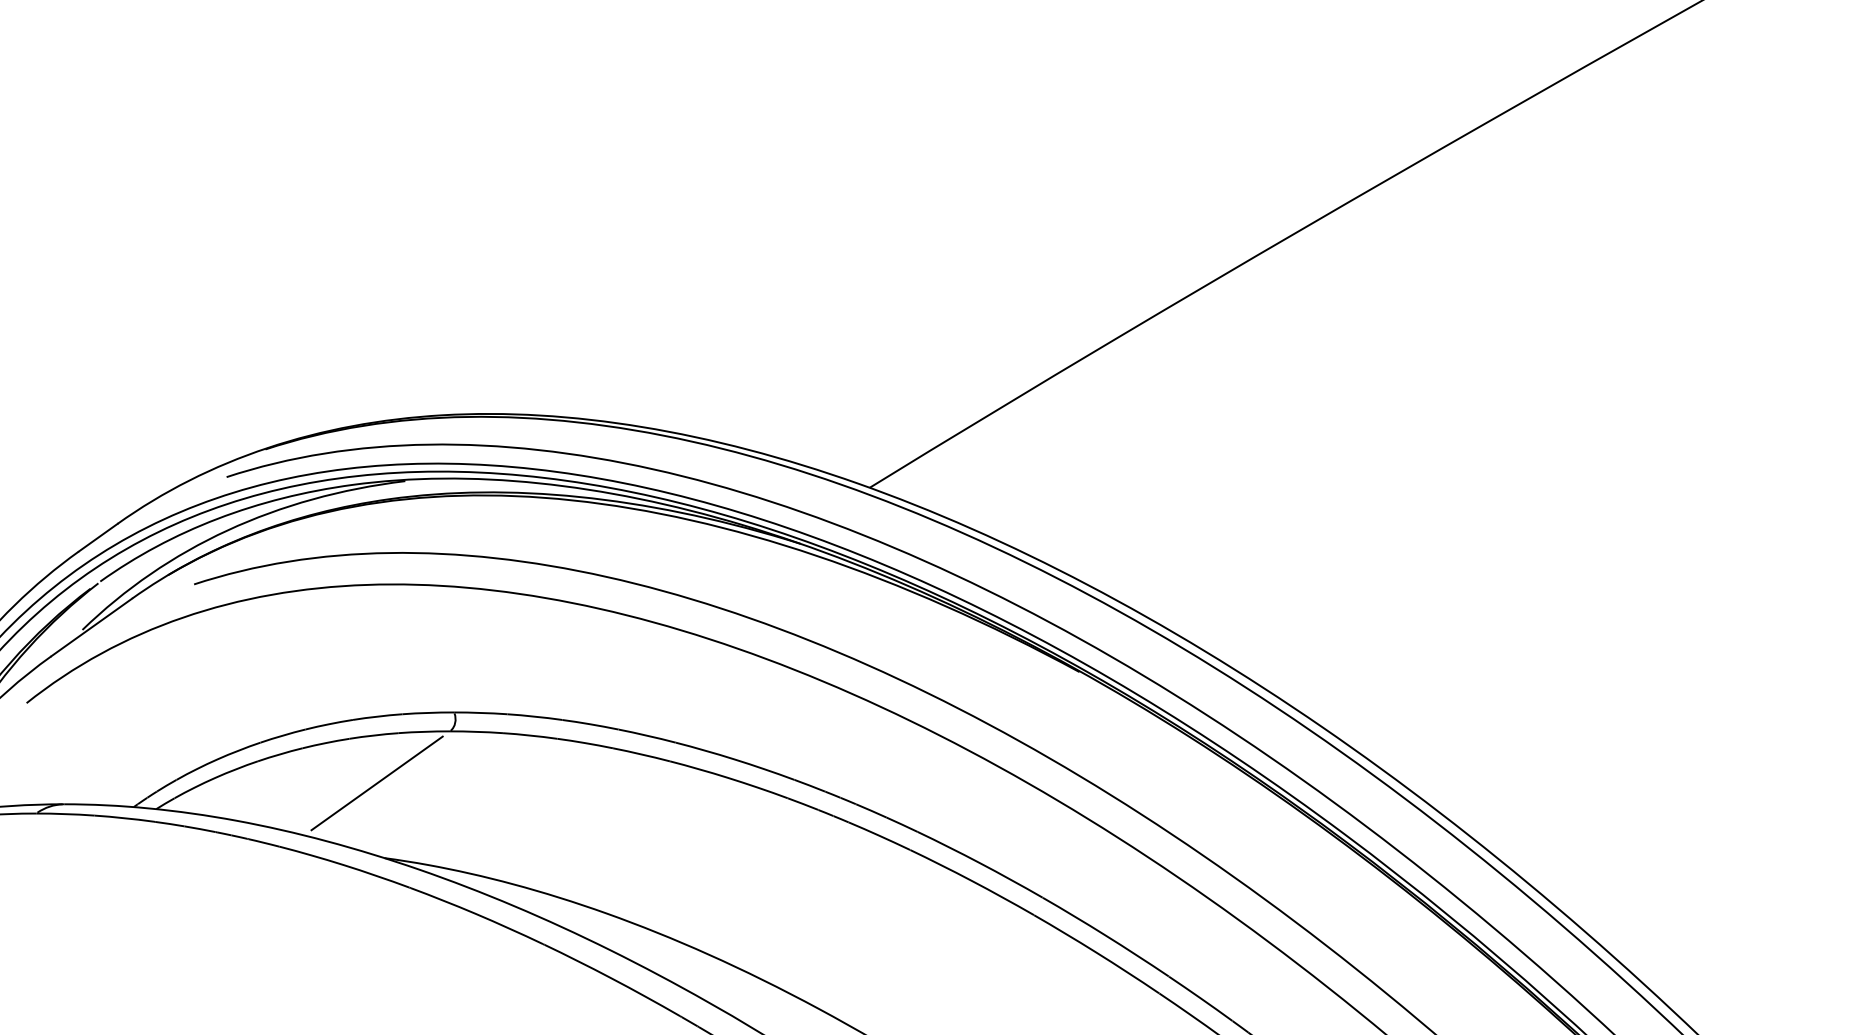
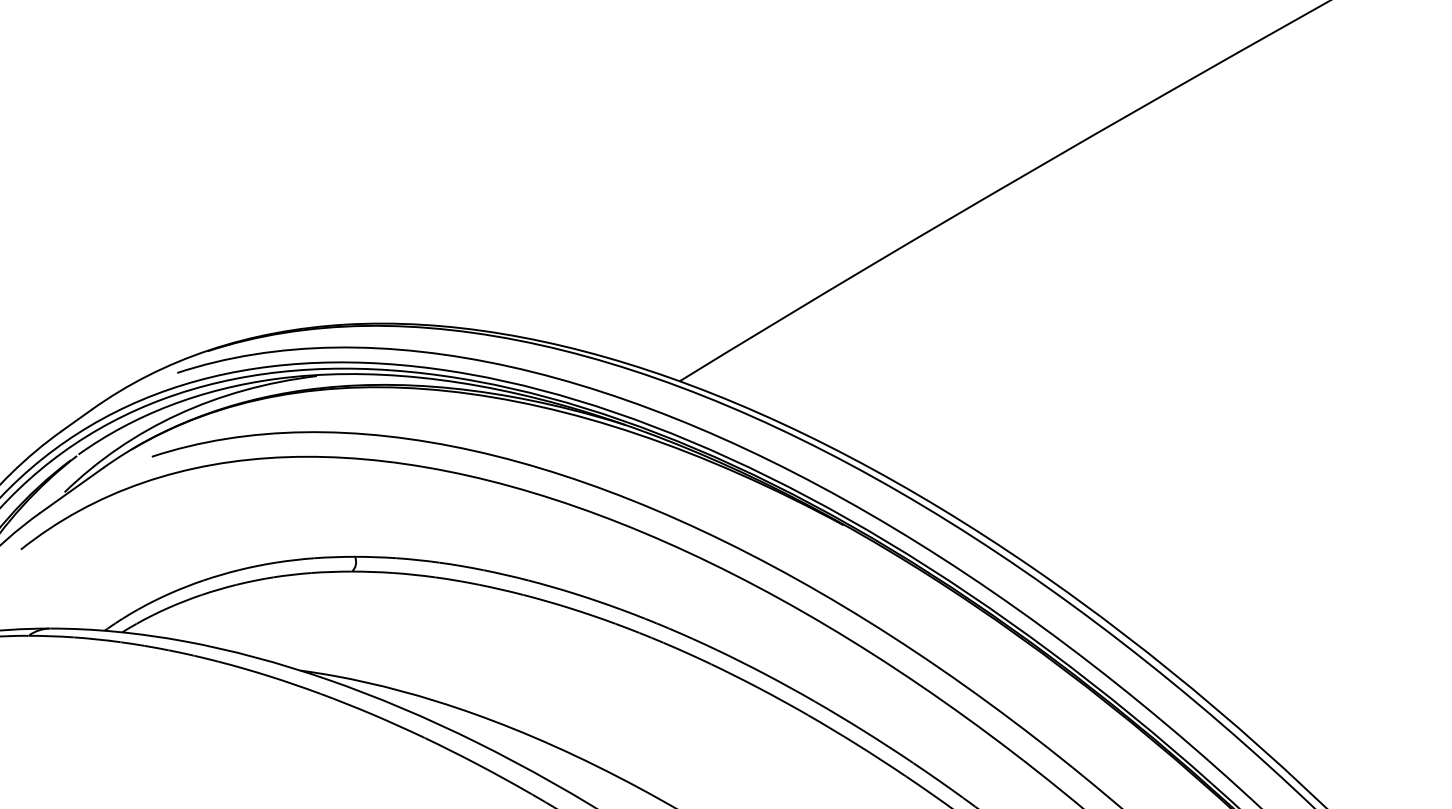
line: (376, 782) -> (294, 611), removed

